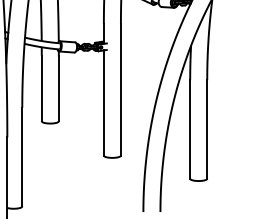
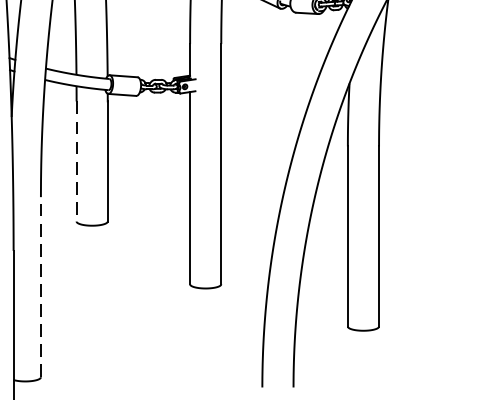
line: (41, 88) -> (76, 161), solid -> dashed
line: (22, 156) -> (41, 285), solid -> dashed

